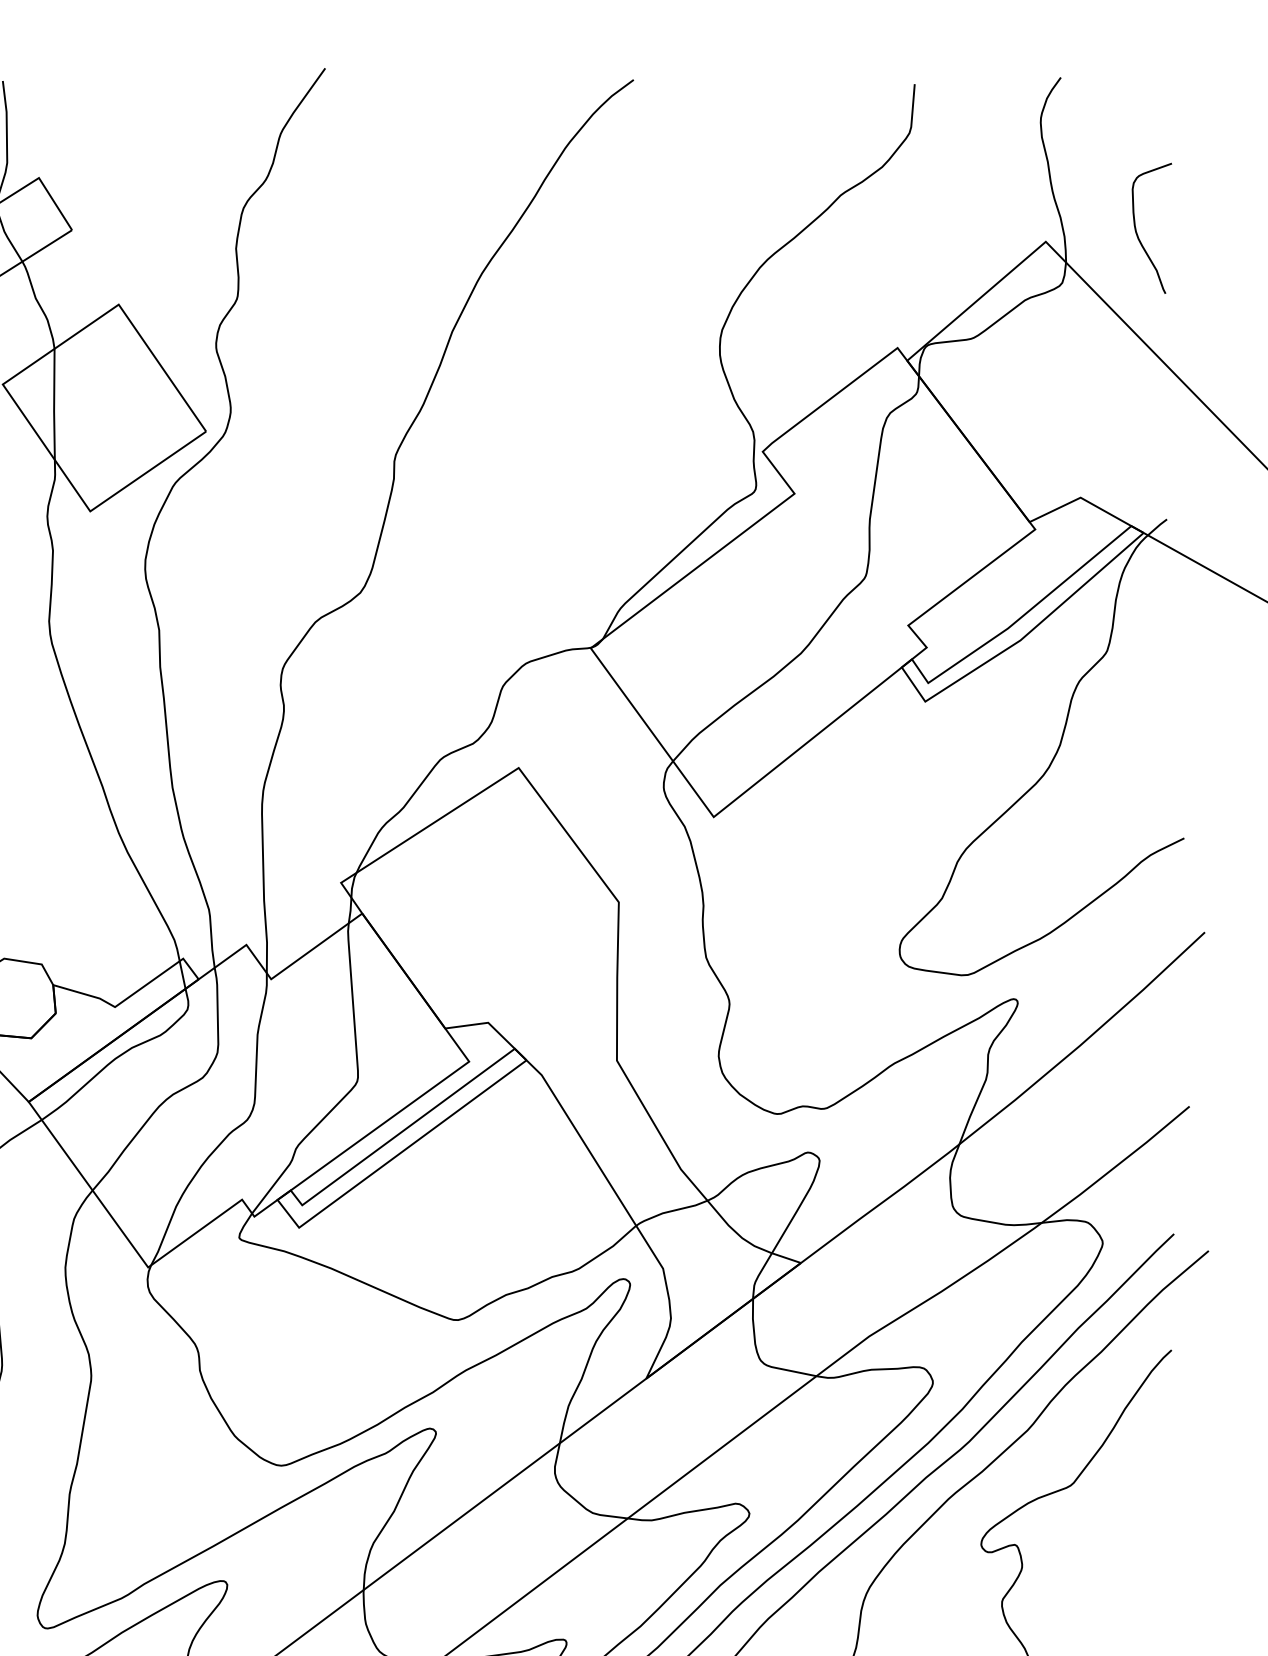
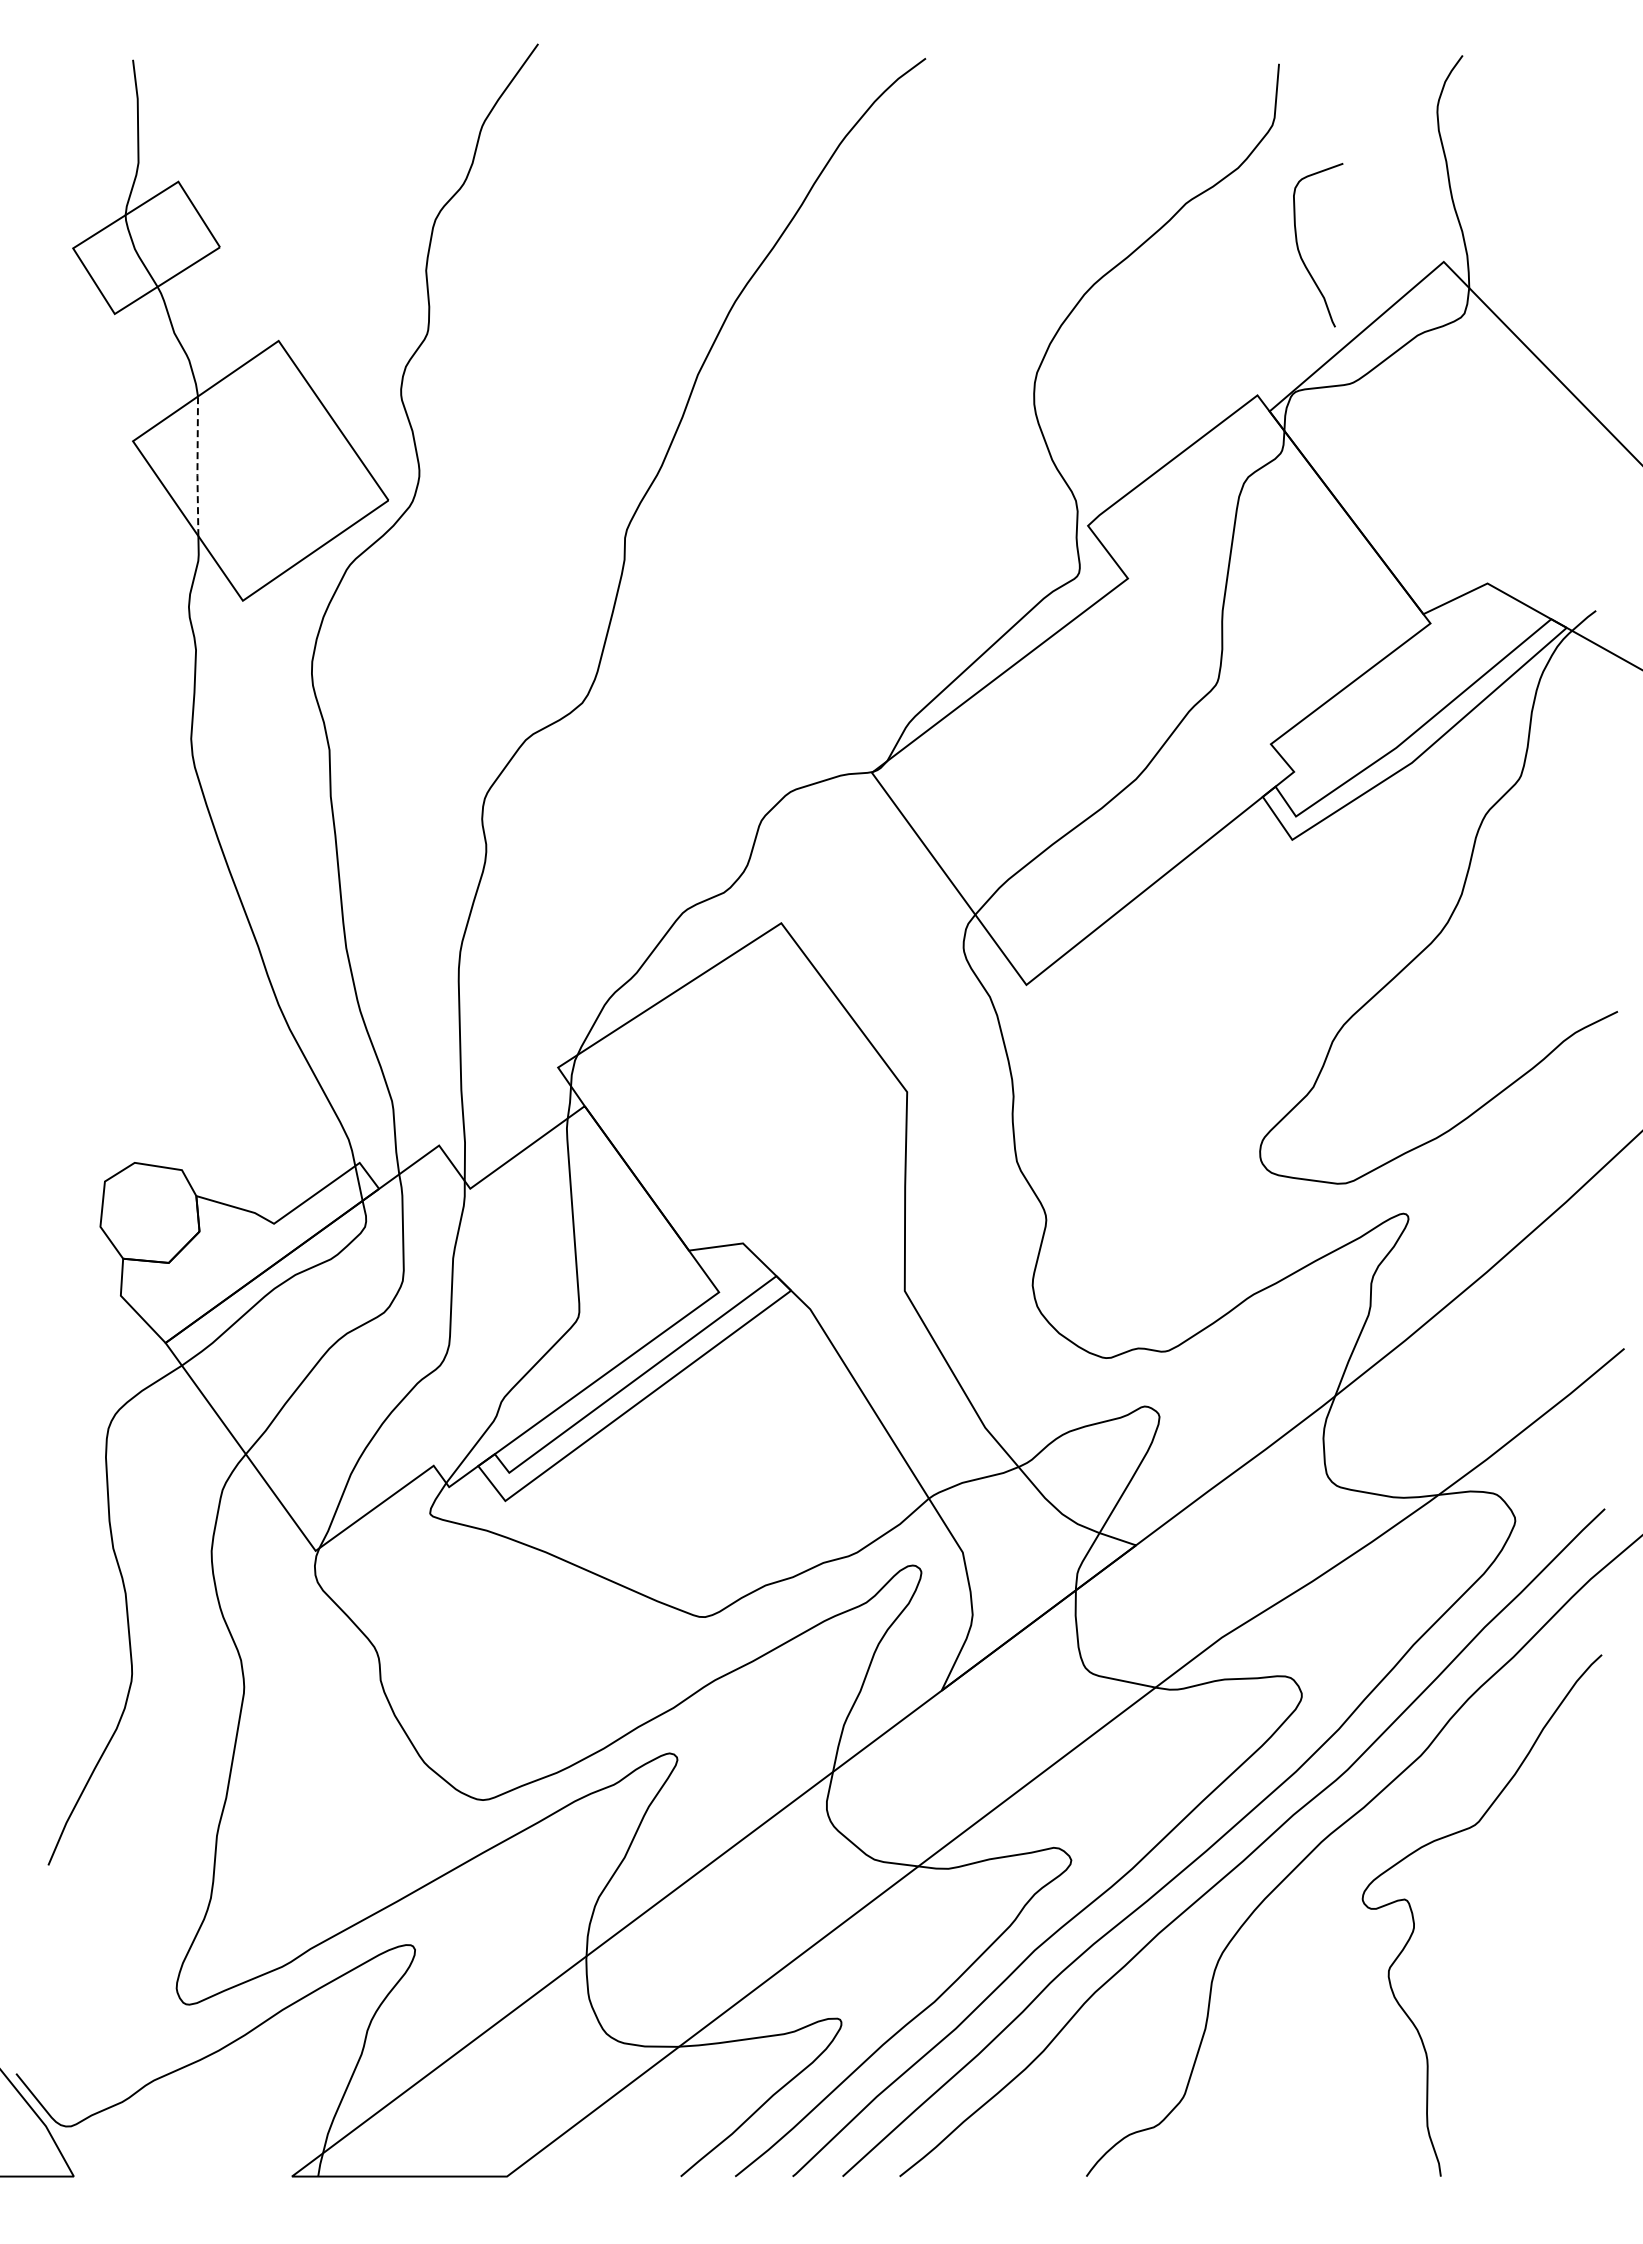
curve: (1137, 234) -> (1300, 252), moved
line: (54, 404) -> (197, 466), solid -> dashed

